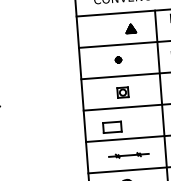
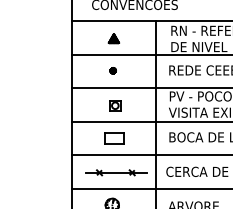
part: (130, 28) -> (113, 38), moved
part: (112, 127) -> (114, 138), moved
part: (128, 155) -> (116, 172), size x1.43

